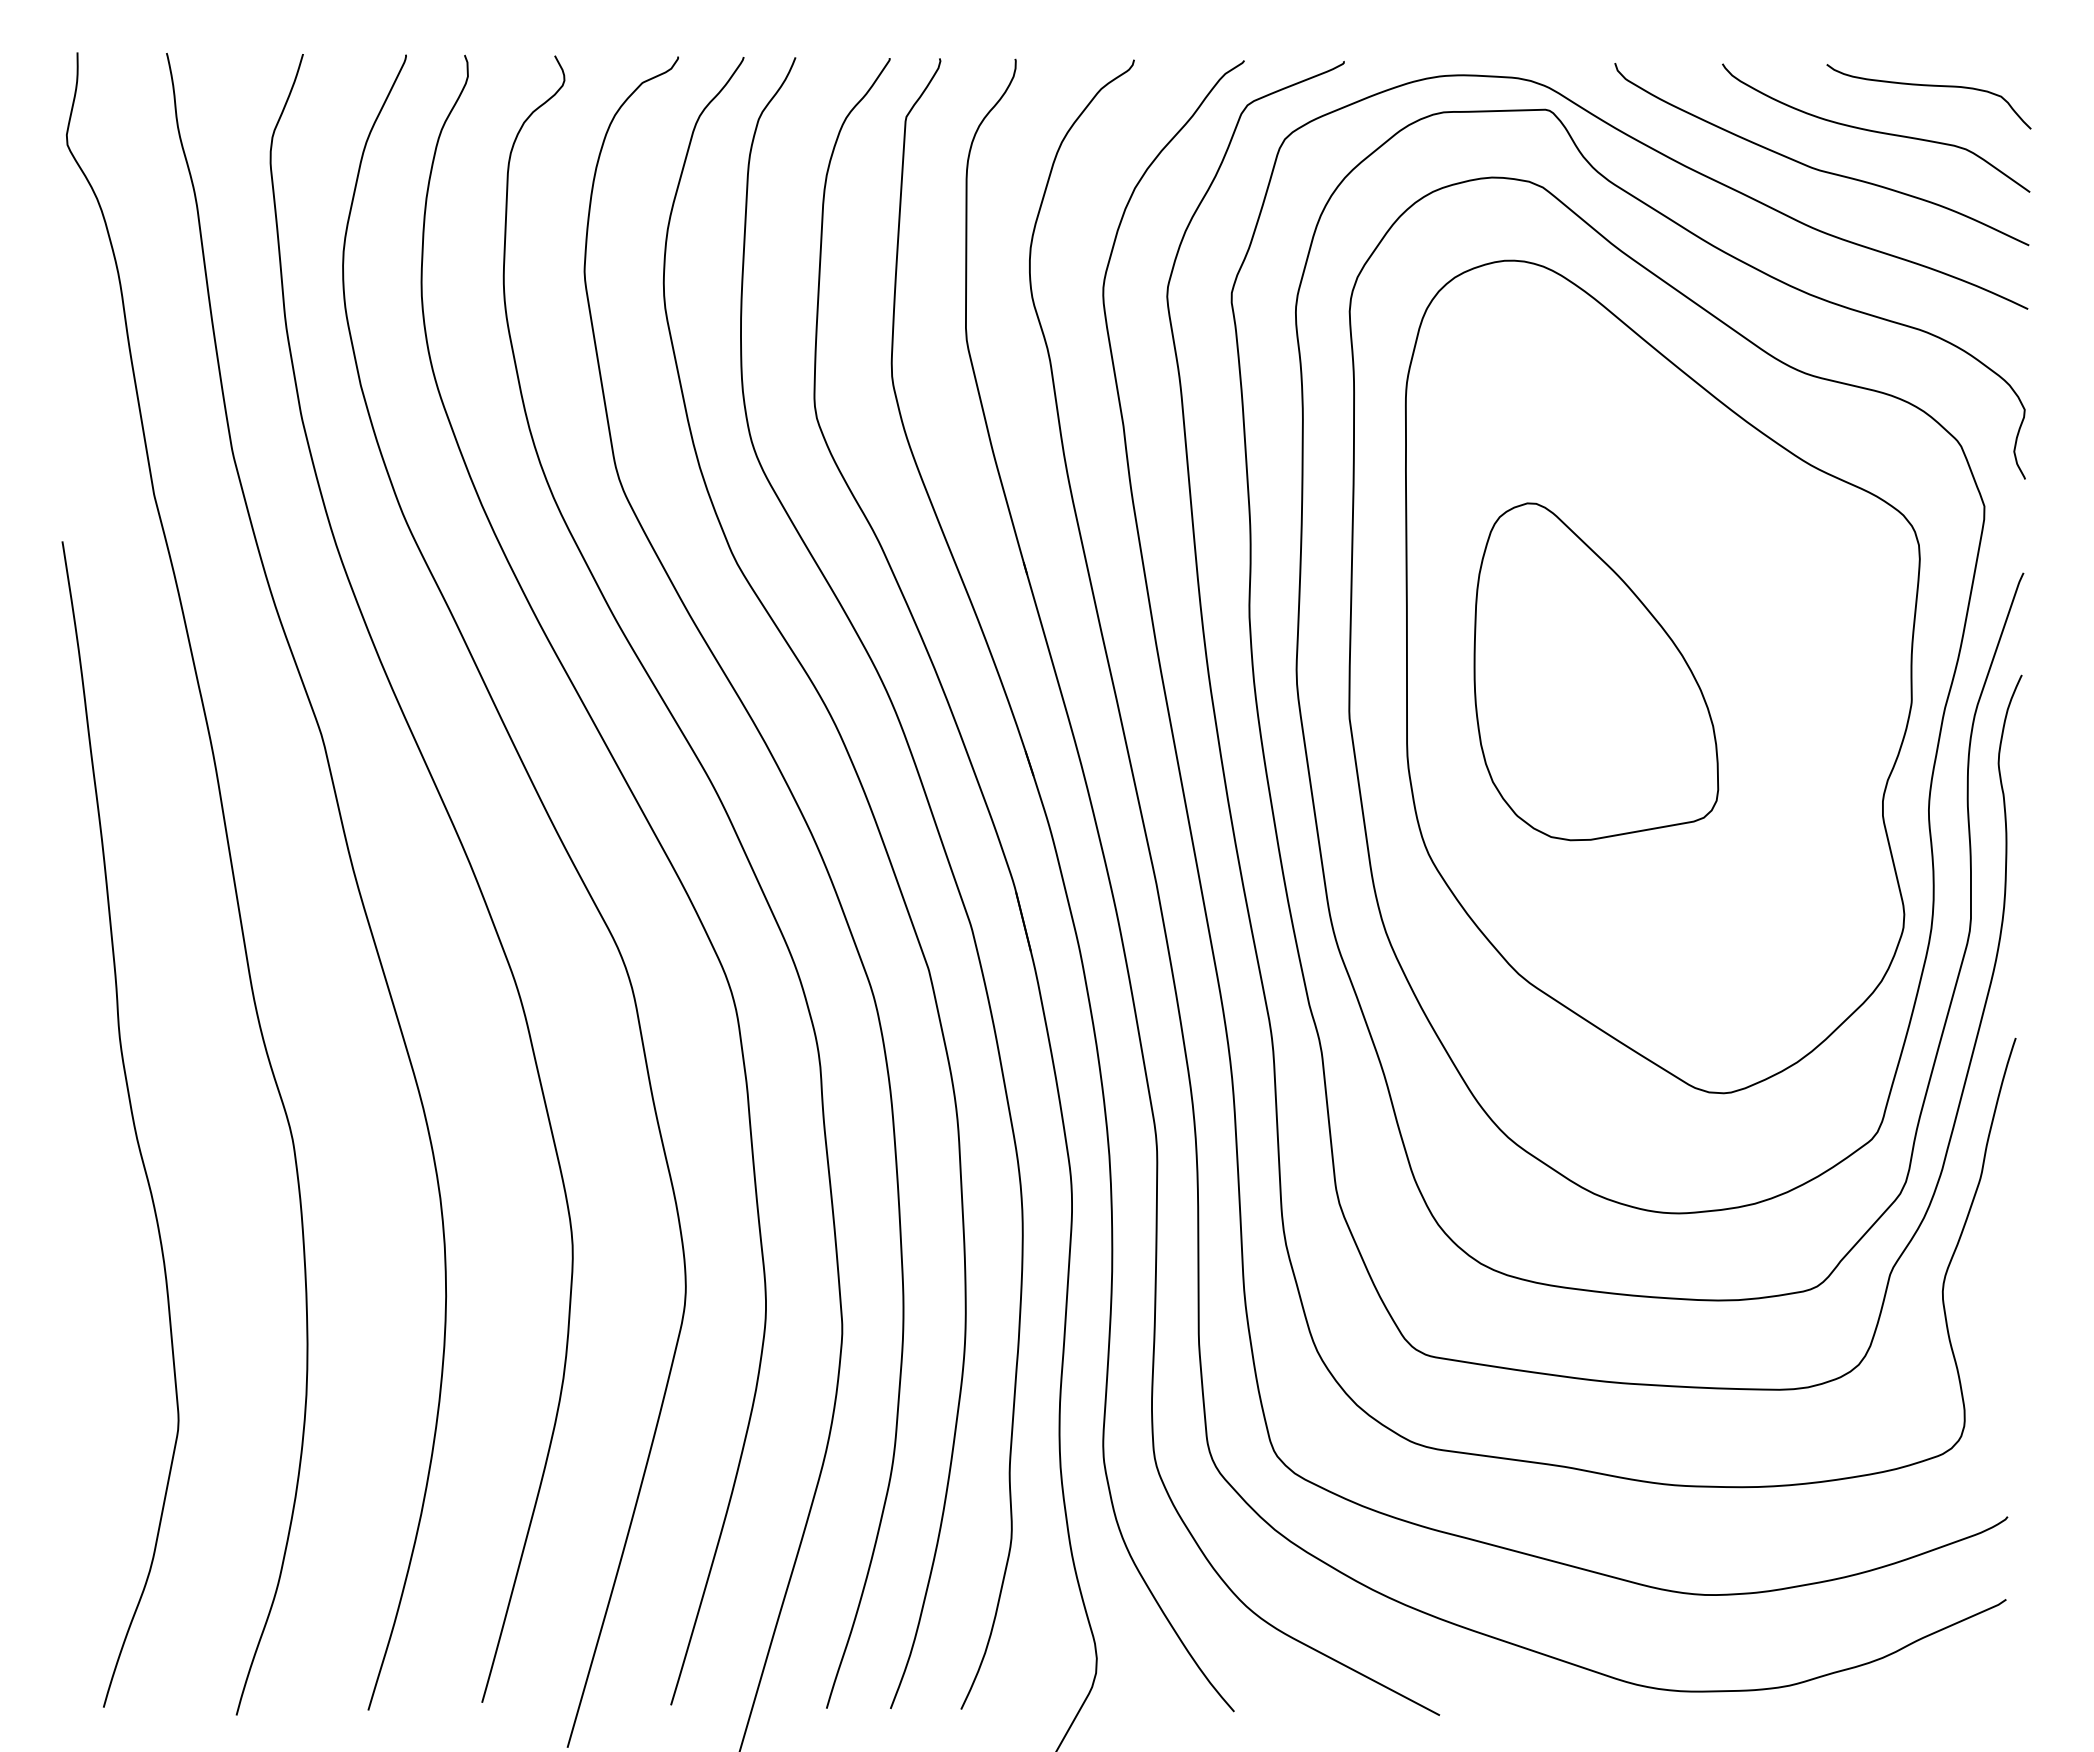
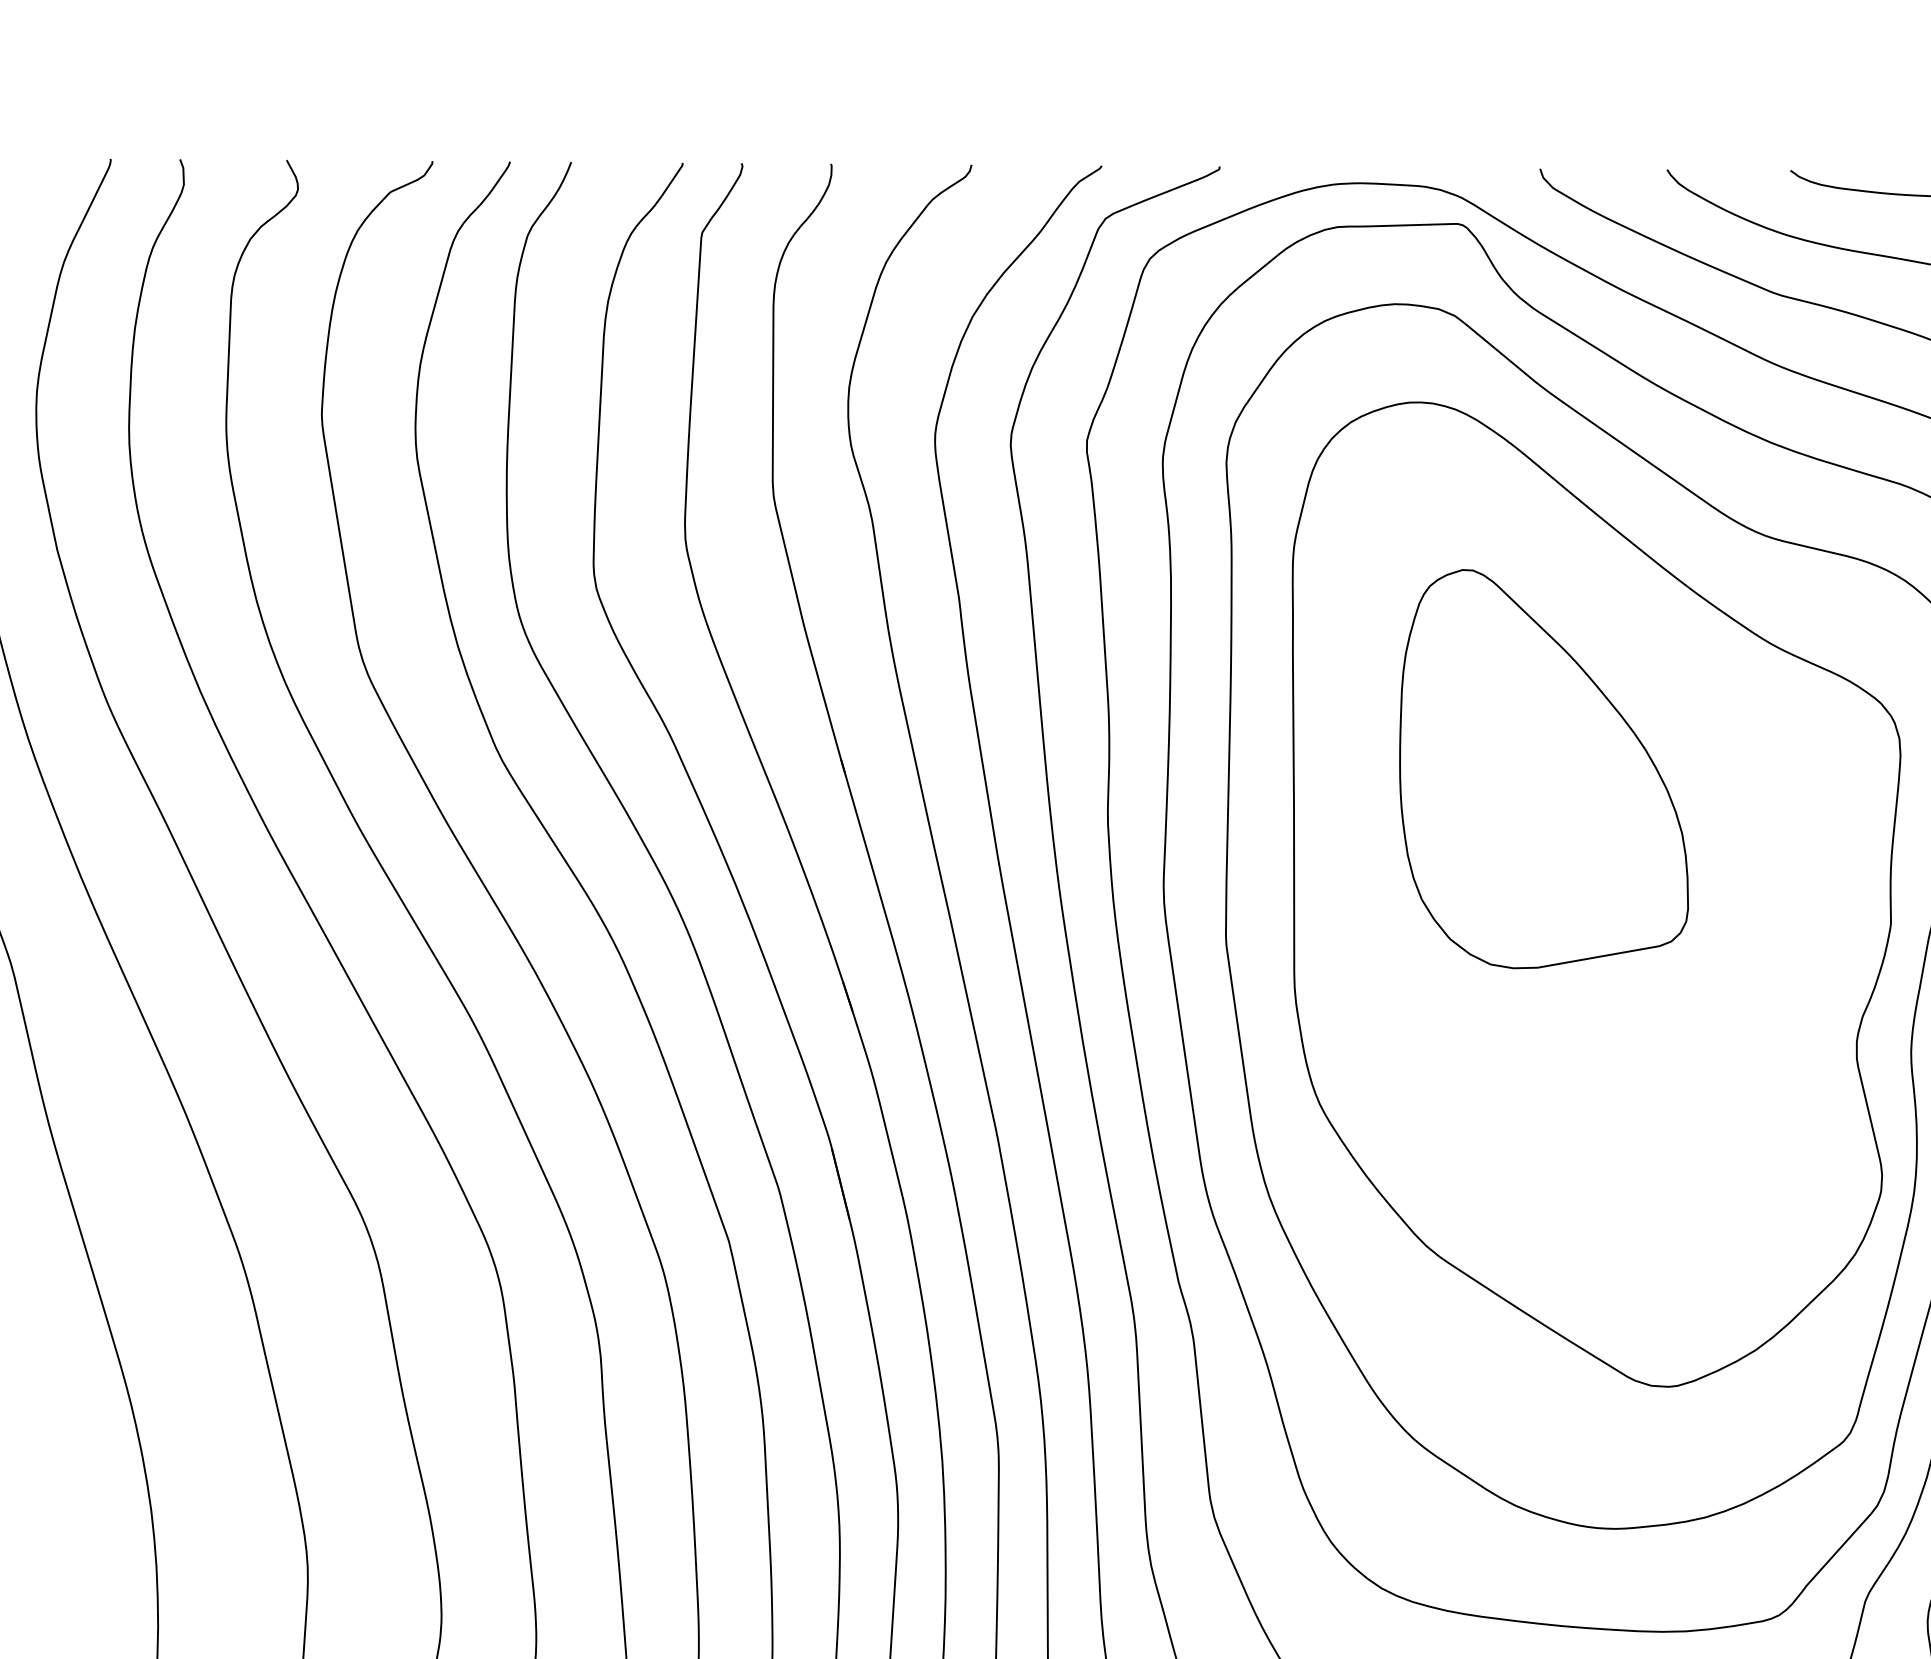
part: (1596, 671) -> (1544, 768), moved

